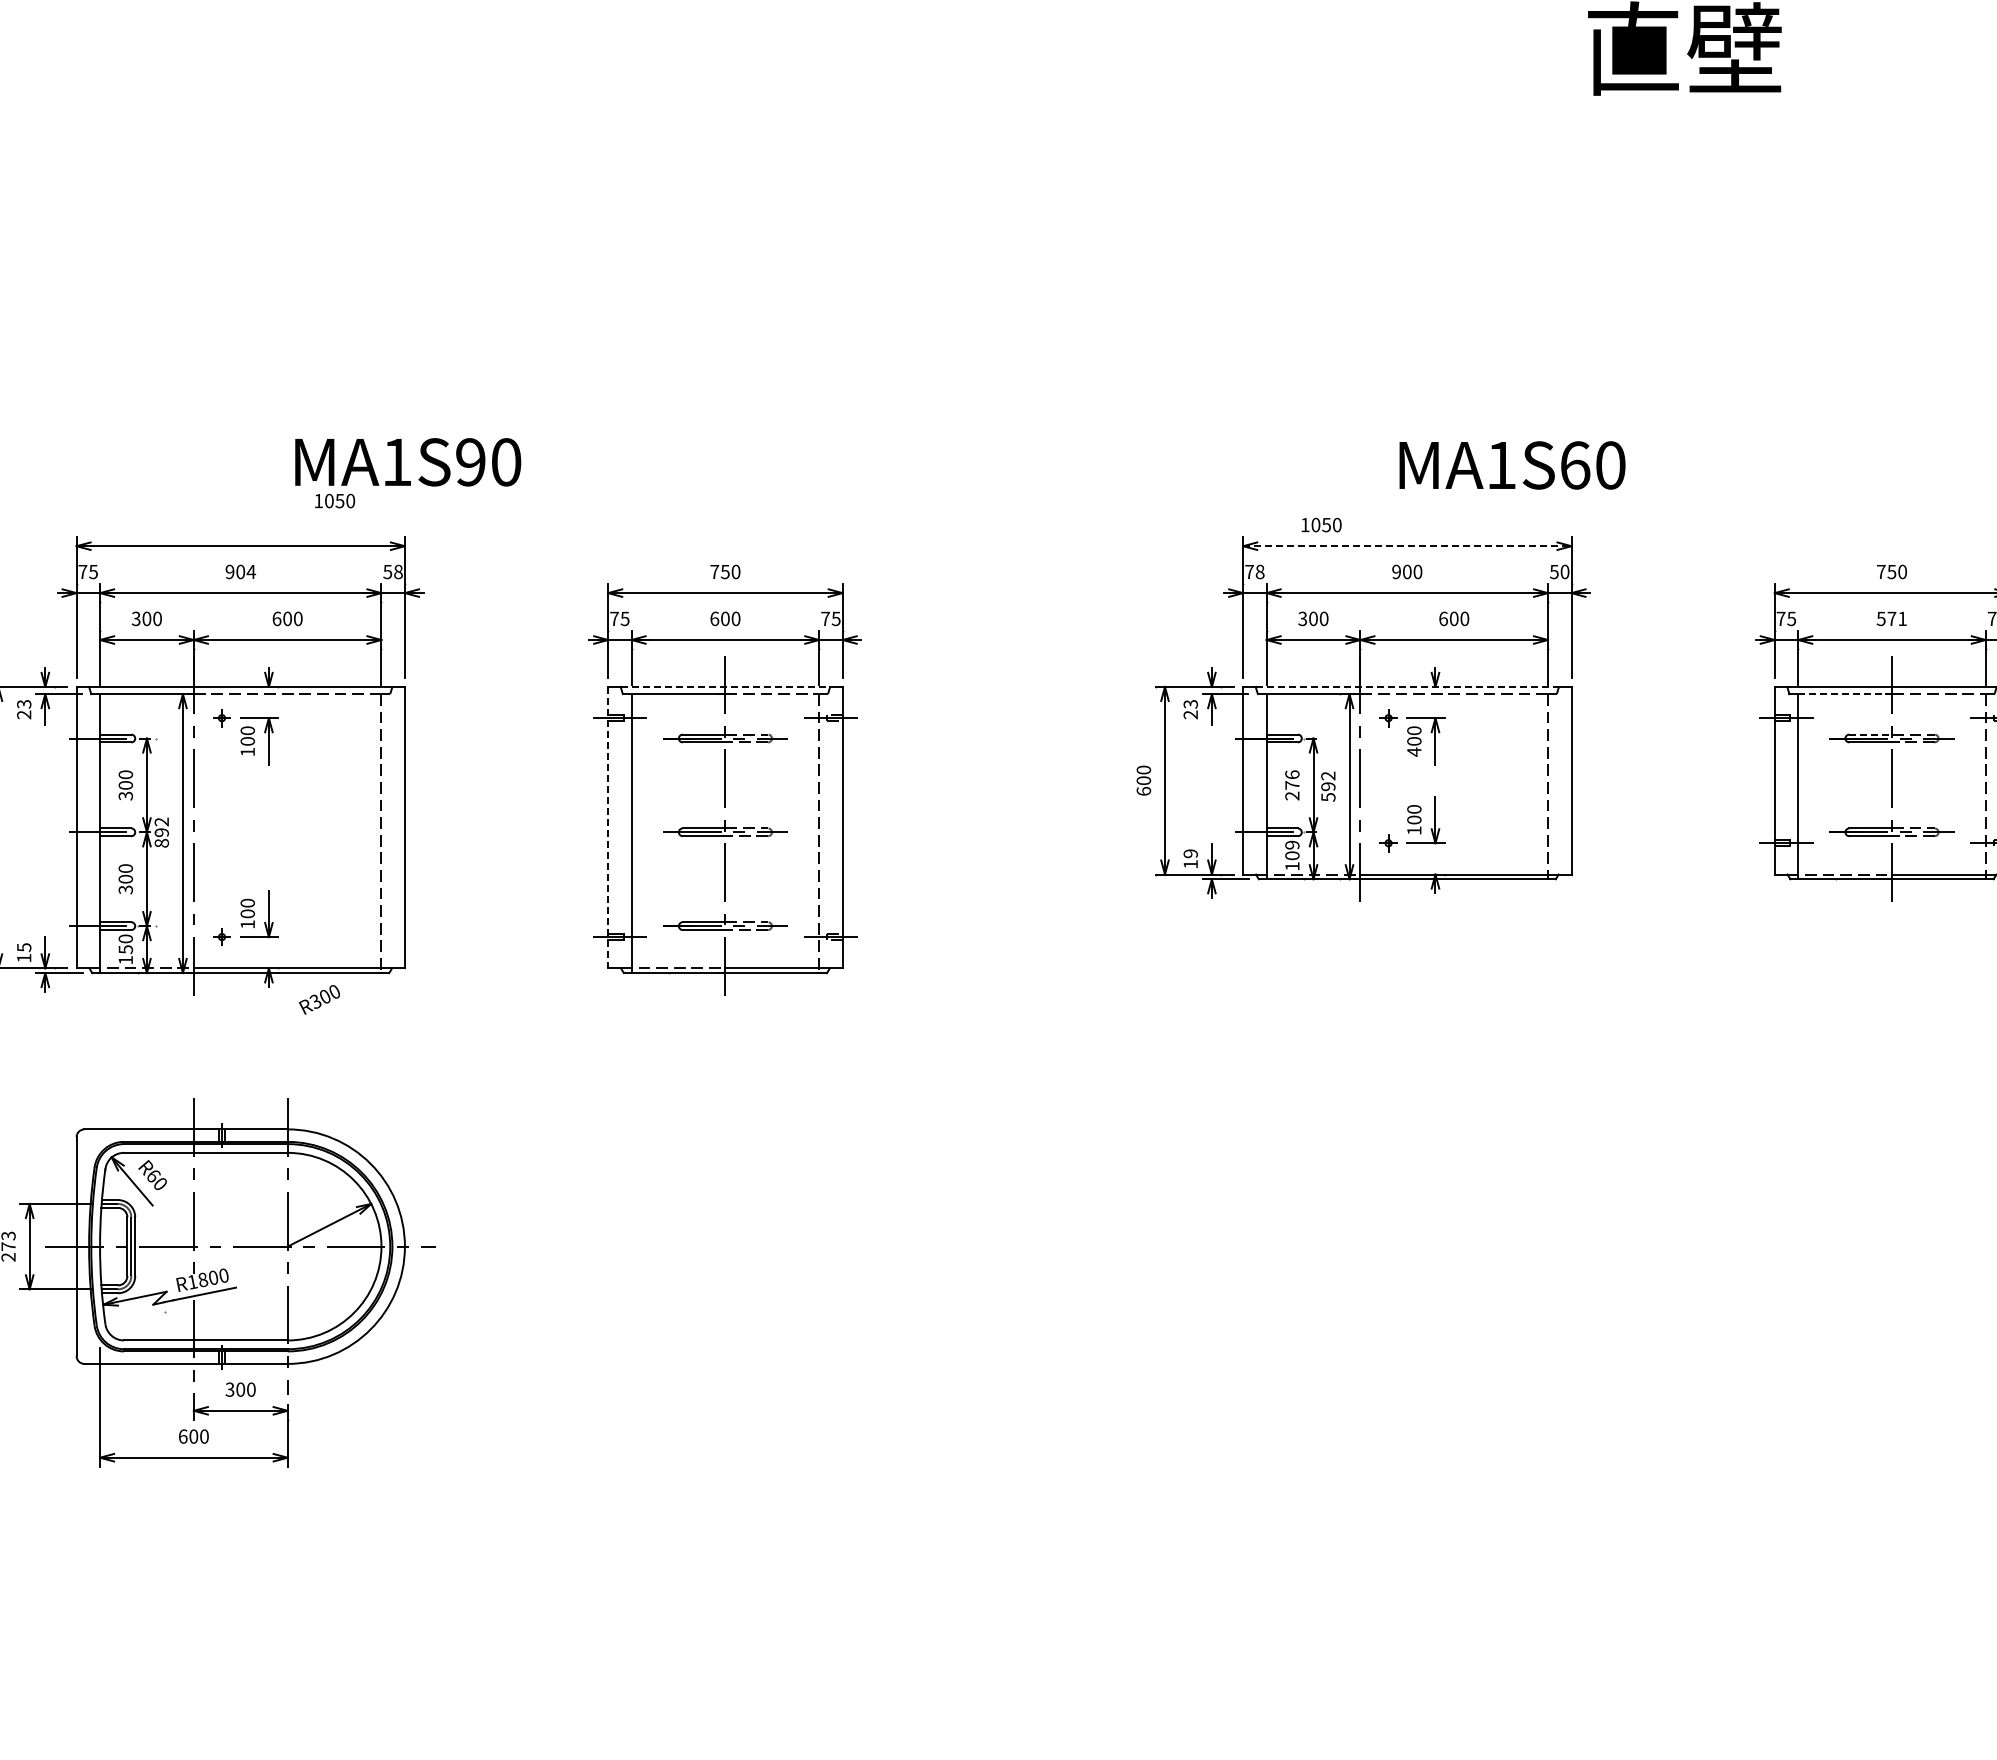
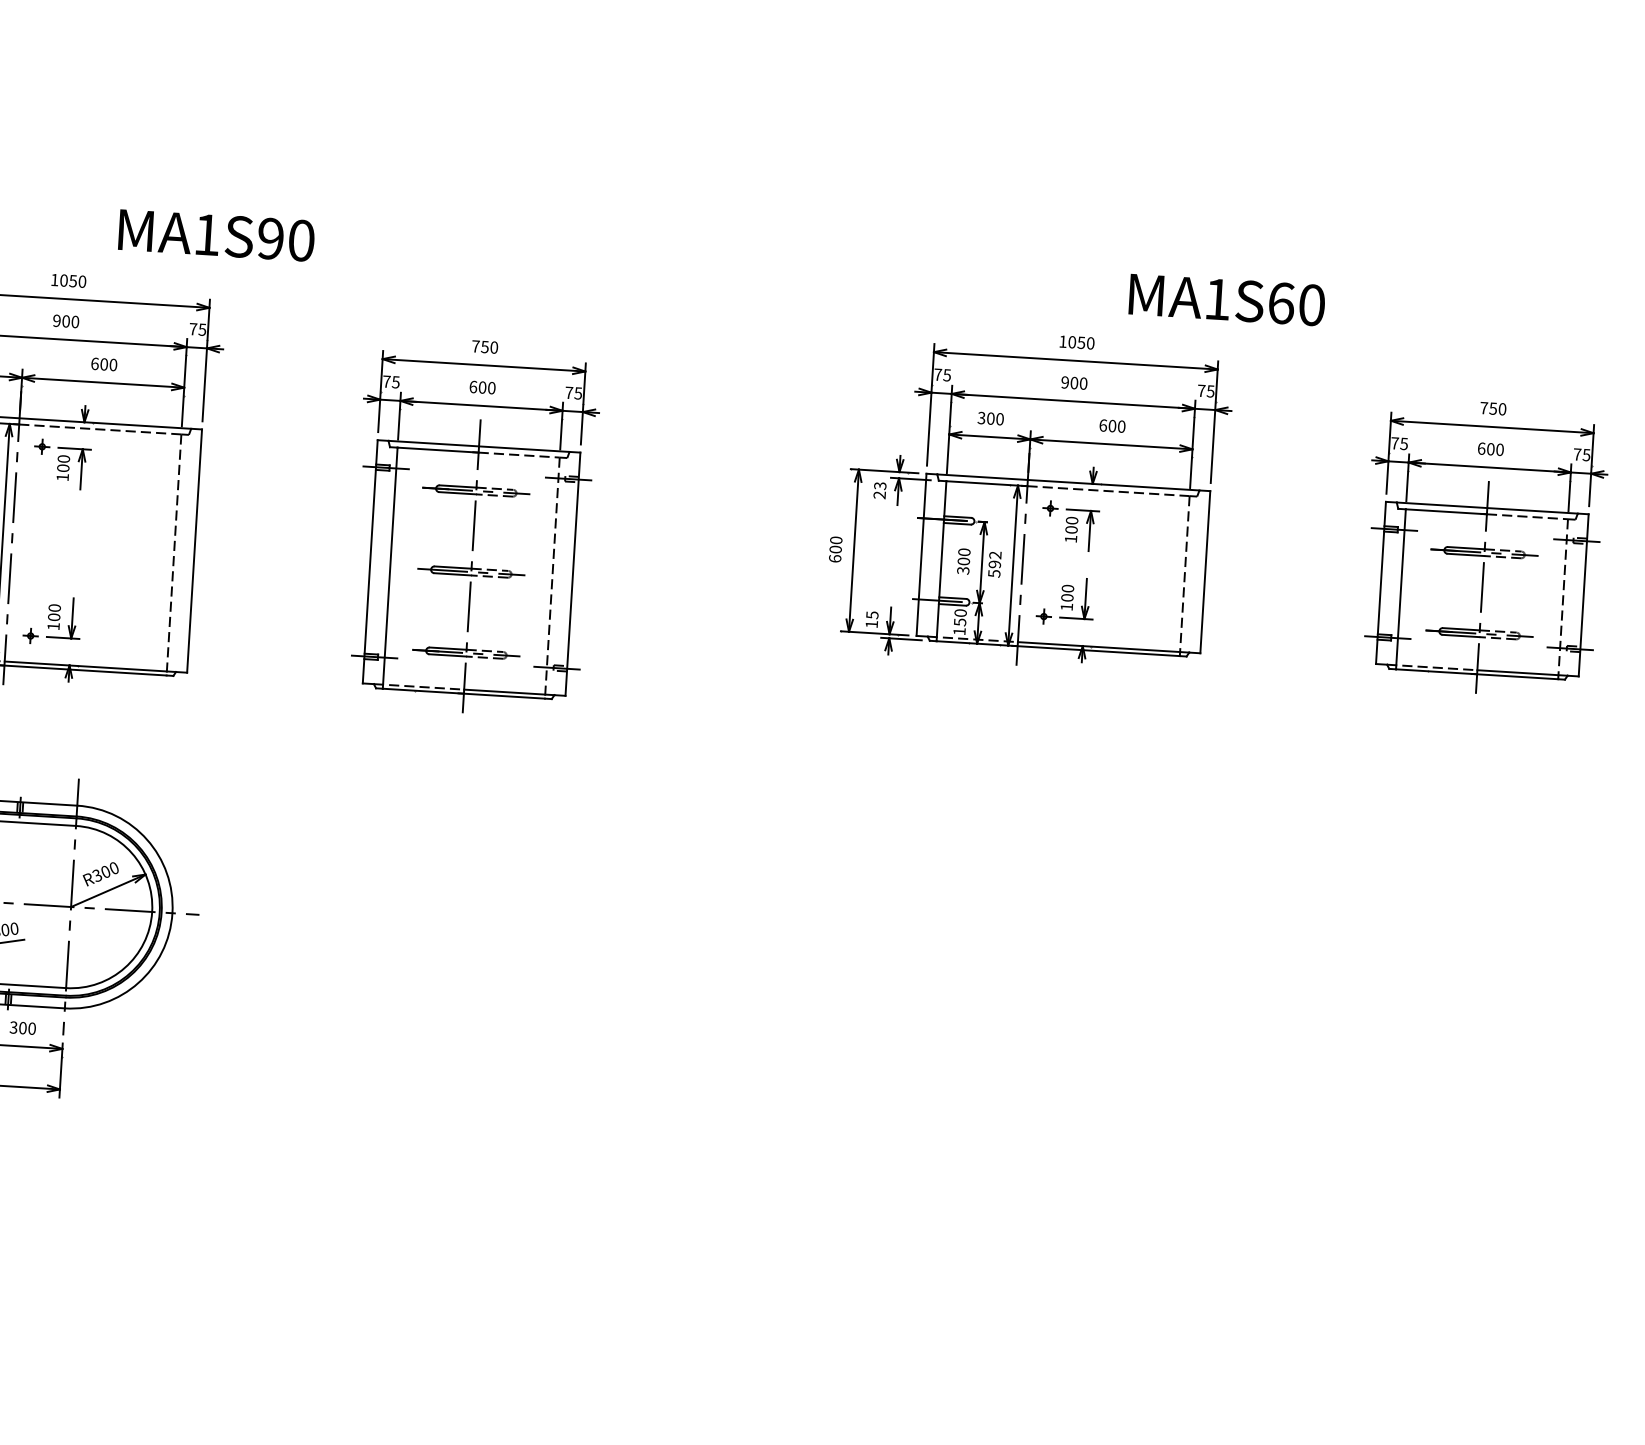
text: (1512, 465) -> (1227, 300), moved
text: (335, 500) -> (69, 280), moved
text: (1321, 524) -> (1077, 342), moved
line: (1407, 546) -> (1075, 361), dashed -> solid
text: (251, 571) -> (75, 321), 904 -> 900
text: (392, 571) -> (197, 329), 58 -> 75
text: (1259, 571) -> (946, 374), 78 -> 75
text: (1559, 571) -> (1206, 390), 50 -> 75
text: (1891, 618) -> (1490, 448), 571 -> 600
line: (725, 686) -> (479, 446), dashed -> solid
line: (1407, 686) -> (1068, 482), dashed -> solid
line: (1845, 694) -> (1446, 512), dashed -> solid
line: (1871, 734) -> (1467, 548), dashed -> solid
text: (1414, 751) -> (1071, 538), 400 -> 100
text: (1292, 785) -> (963, 561), 276 -> 300
line: (608, 827) -> (370, 561), dashed -> solid
text: (1292, 850) -> (960, 617), 109 -> 150
text: (1190, 853) -> (872, 614), 19 -> 15
text: (319, 999) -> (100, 874), moved

